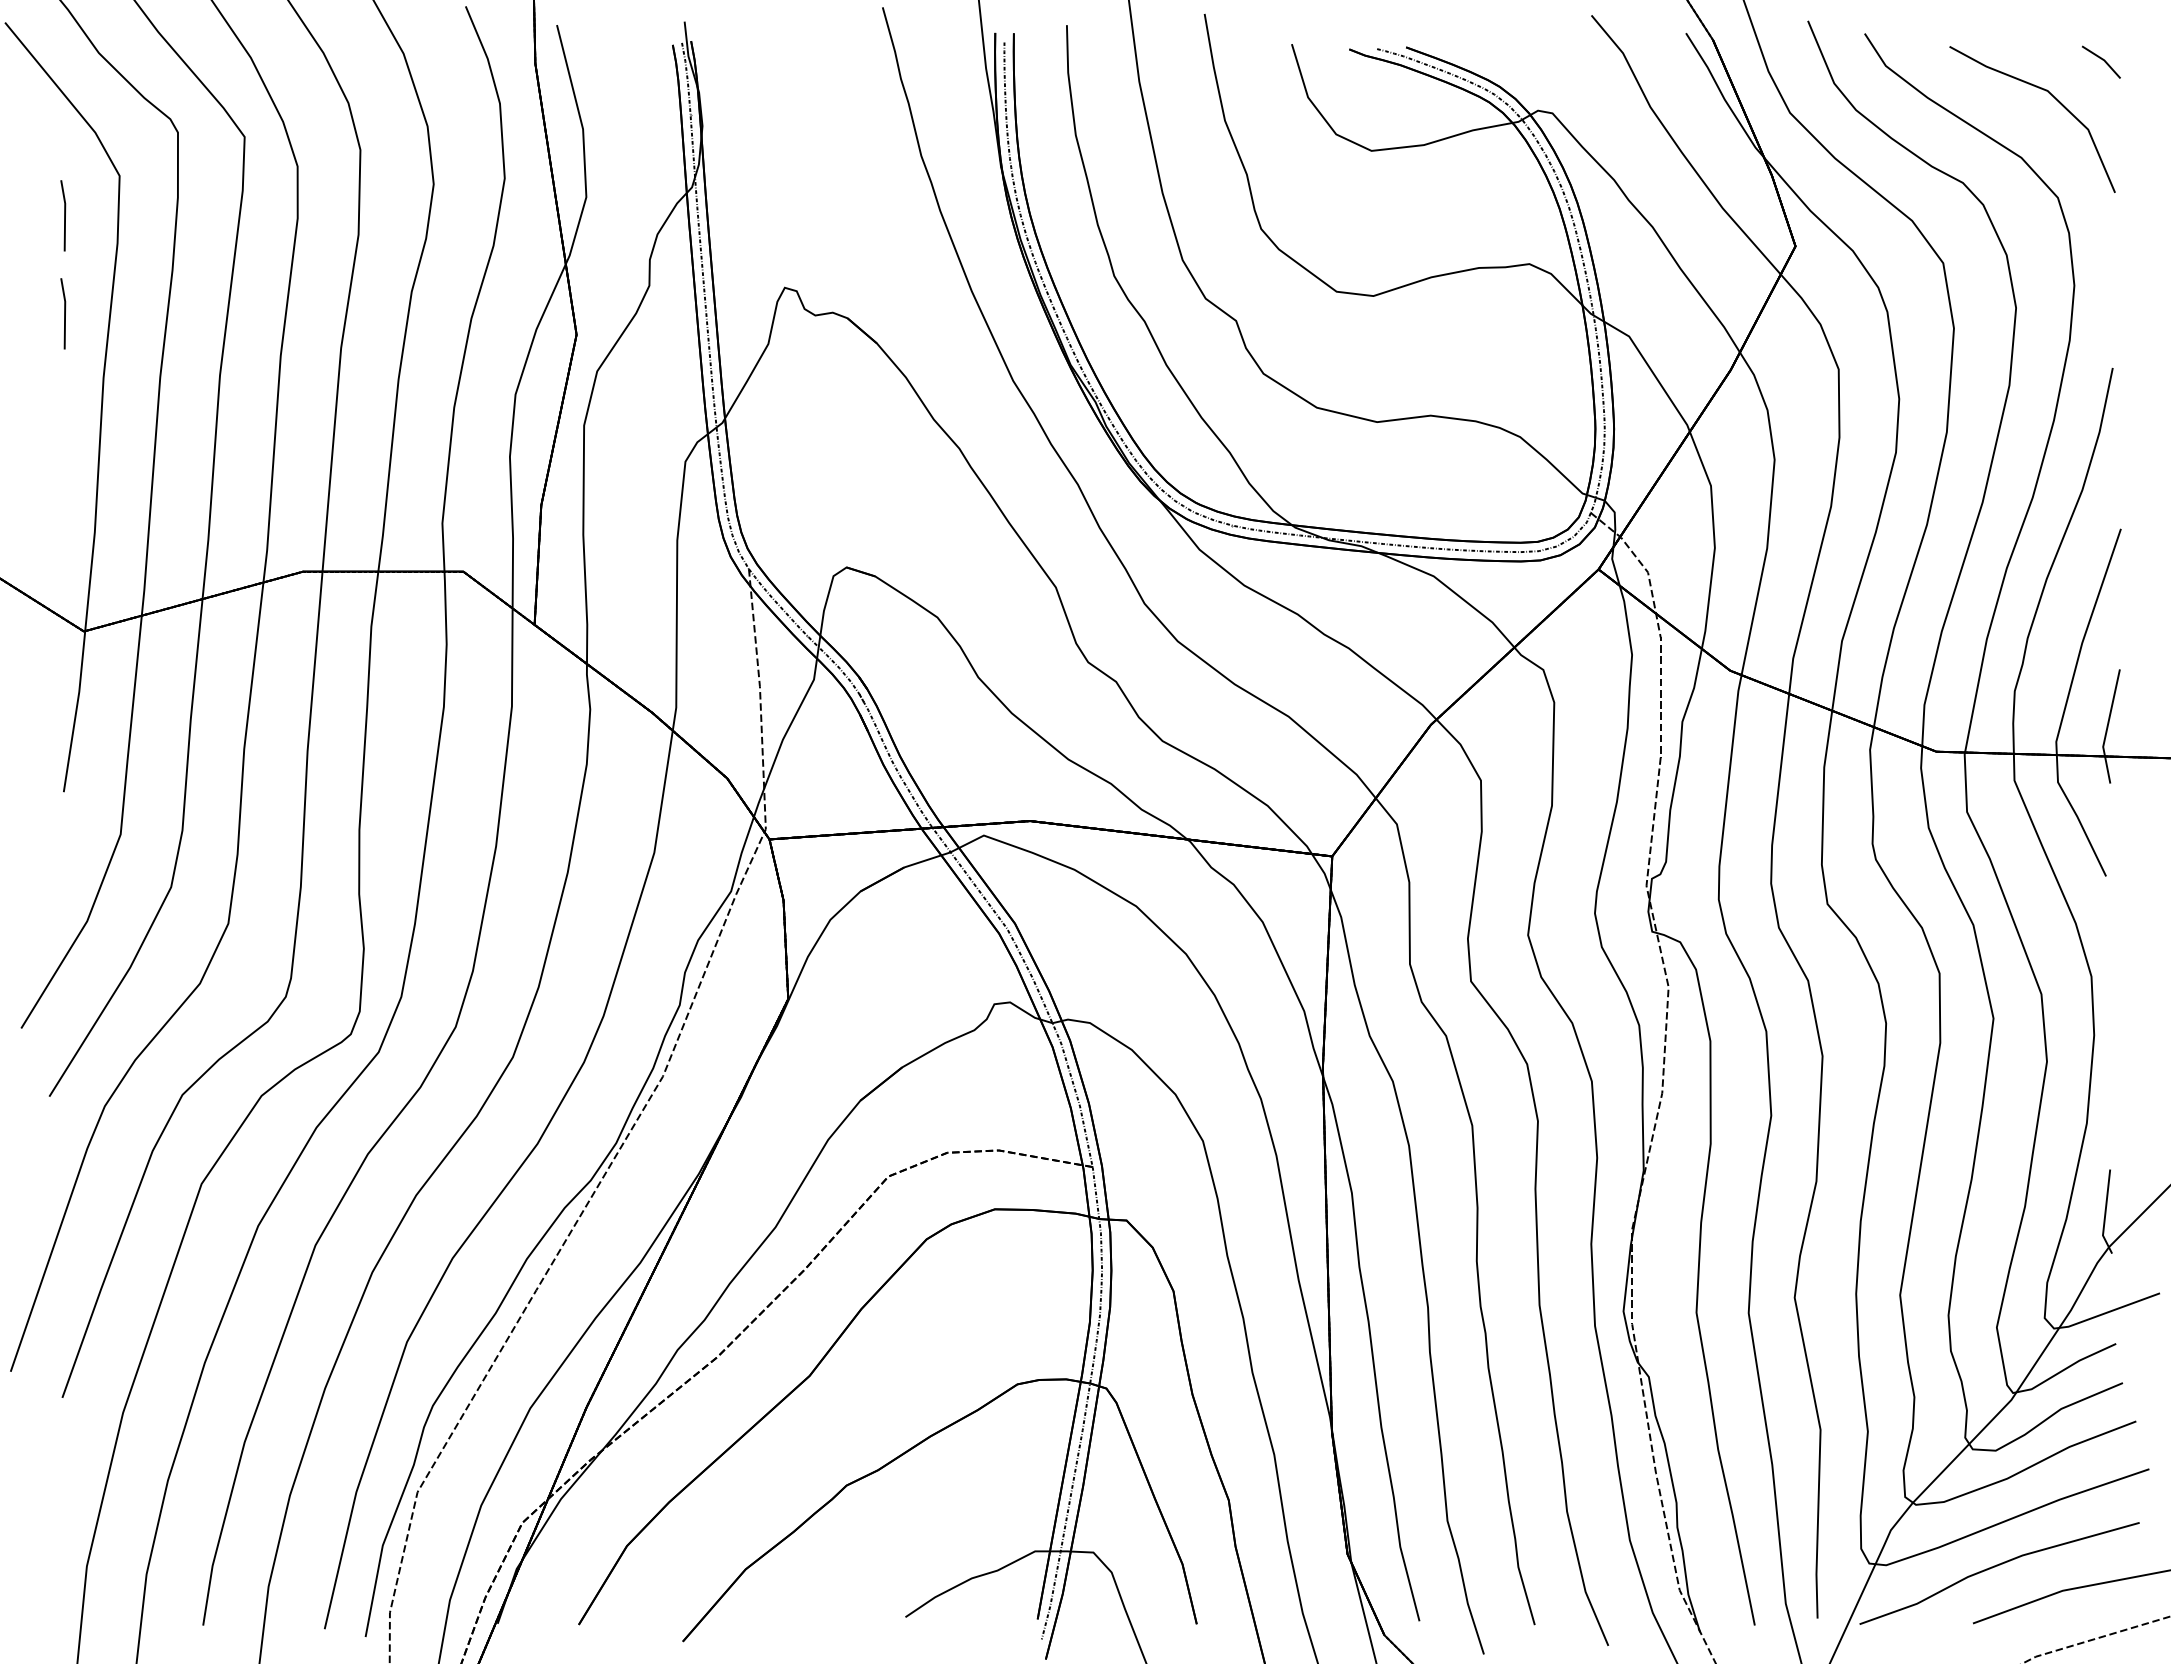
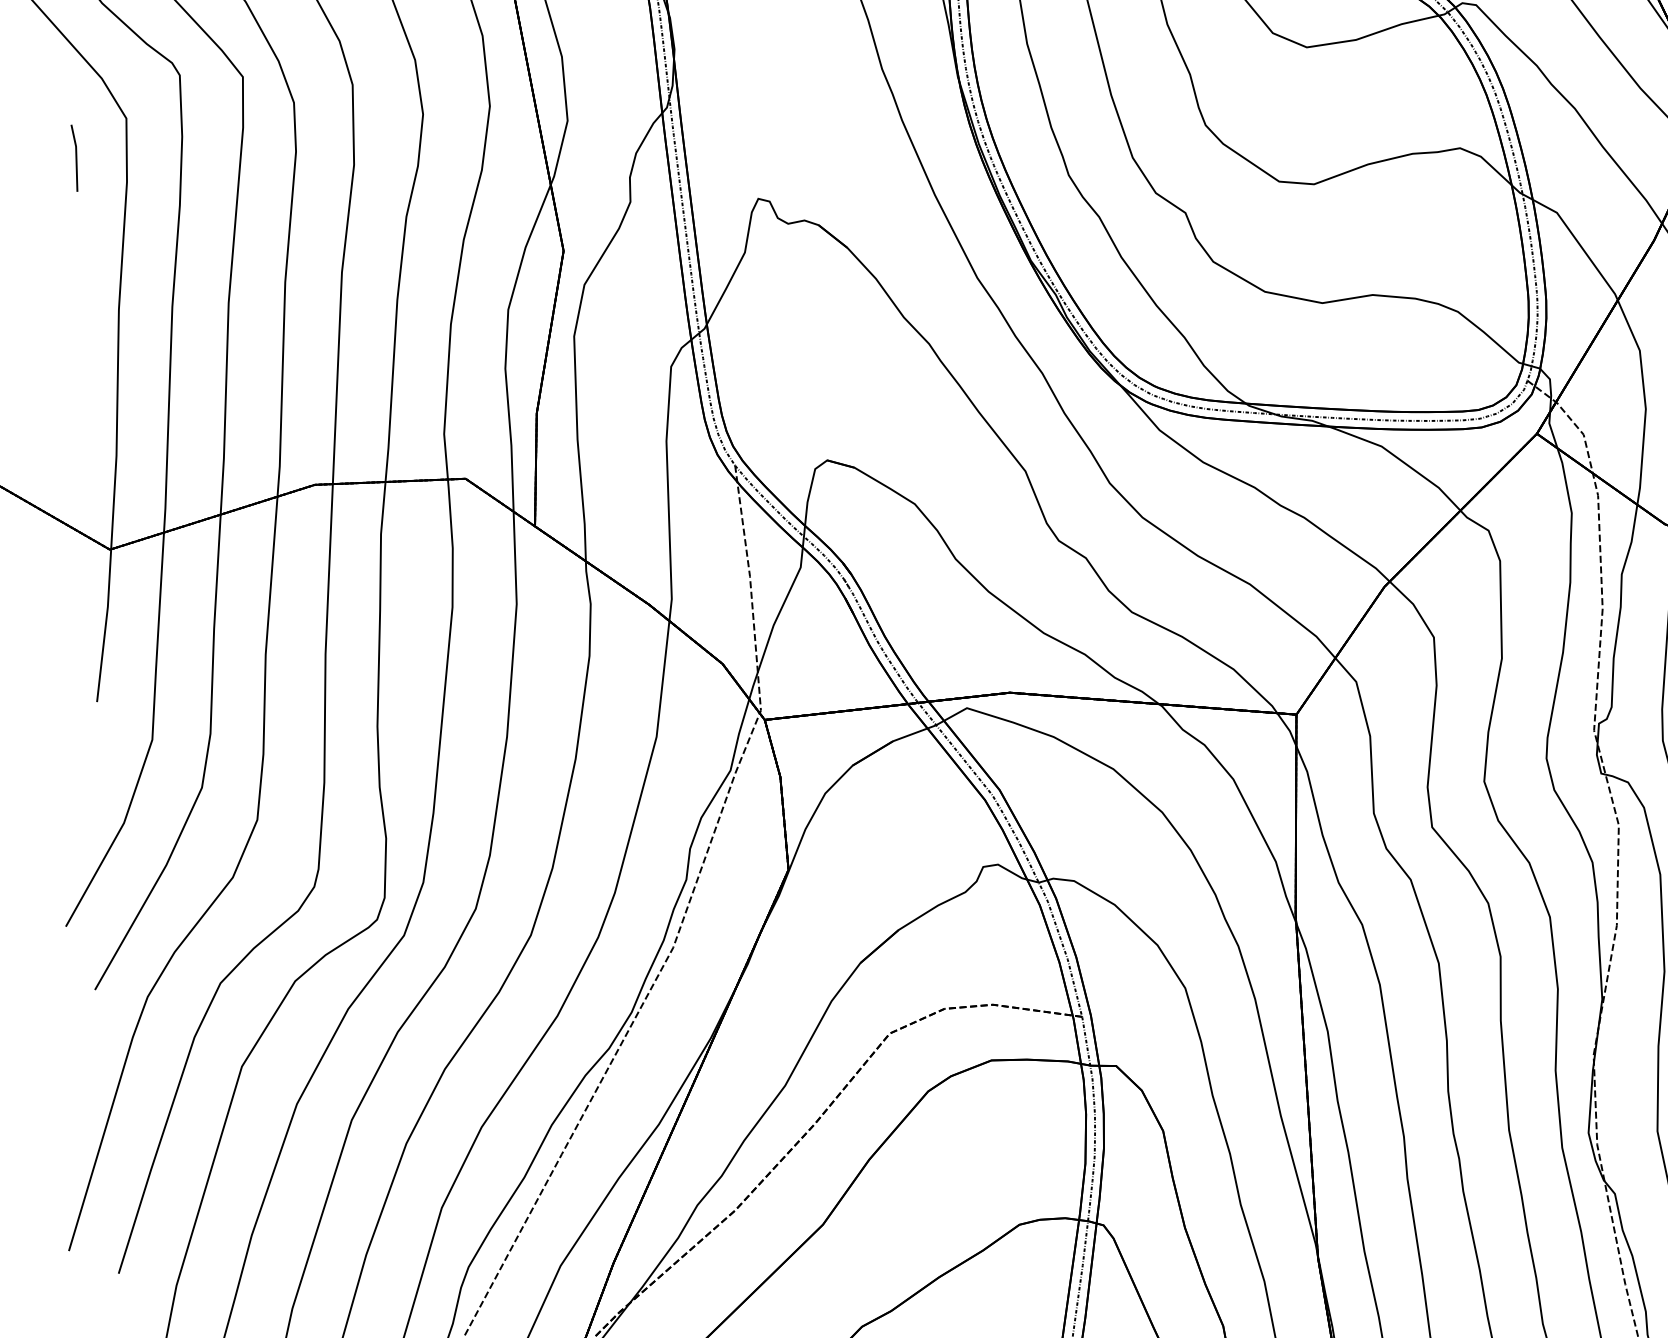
line: (64, 313) -> (79, 250), removed

